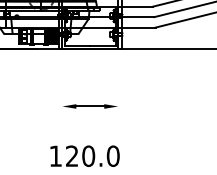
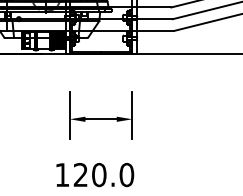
line: (62, 102) -> (69, 114), added
line: (118, 102) -> (132, 114), added

